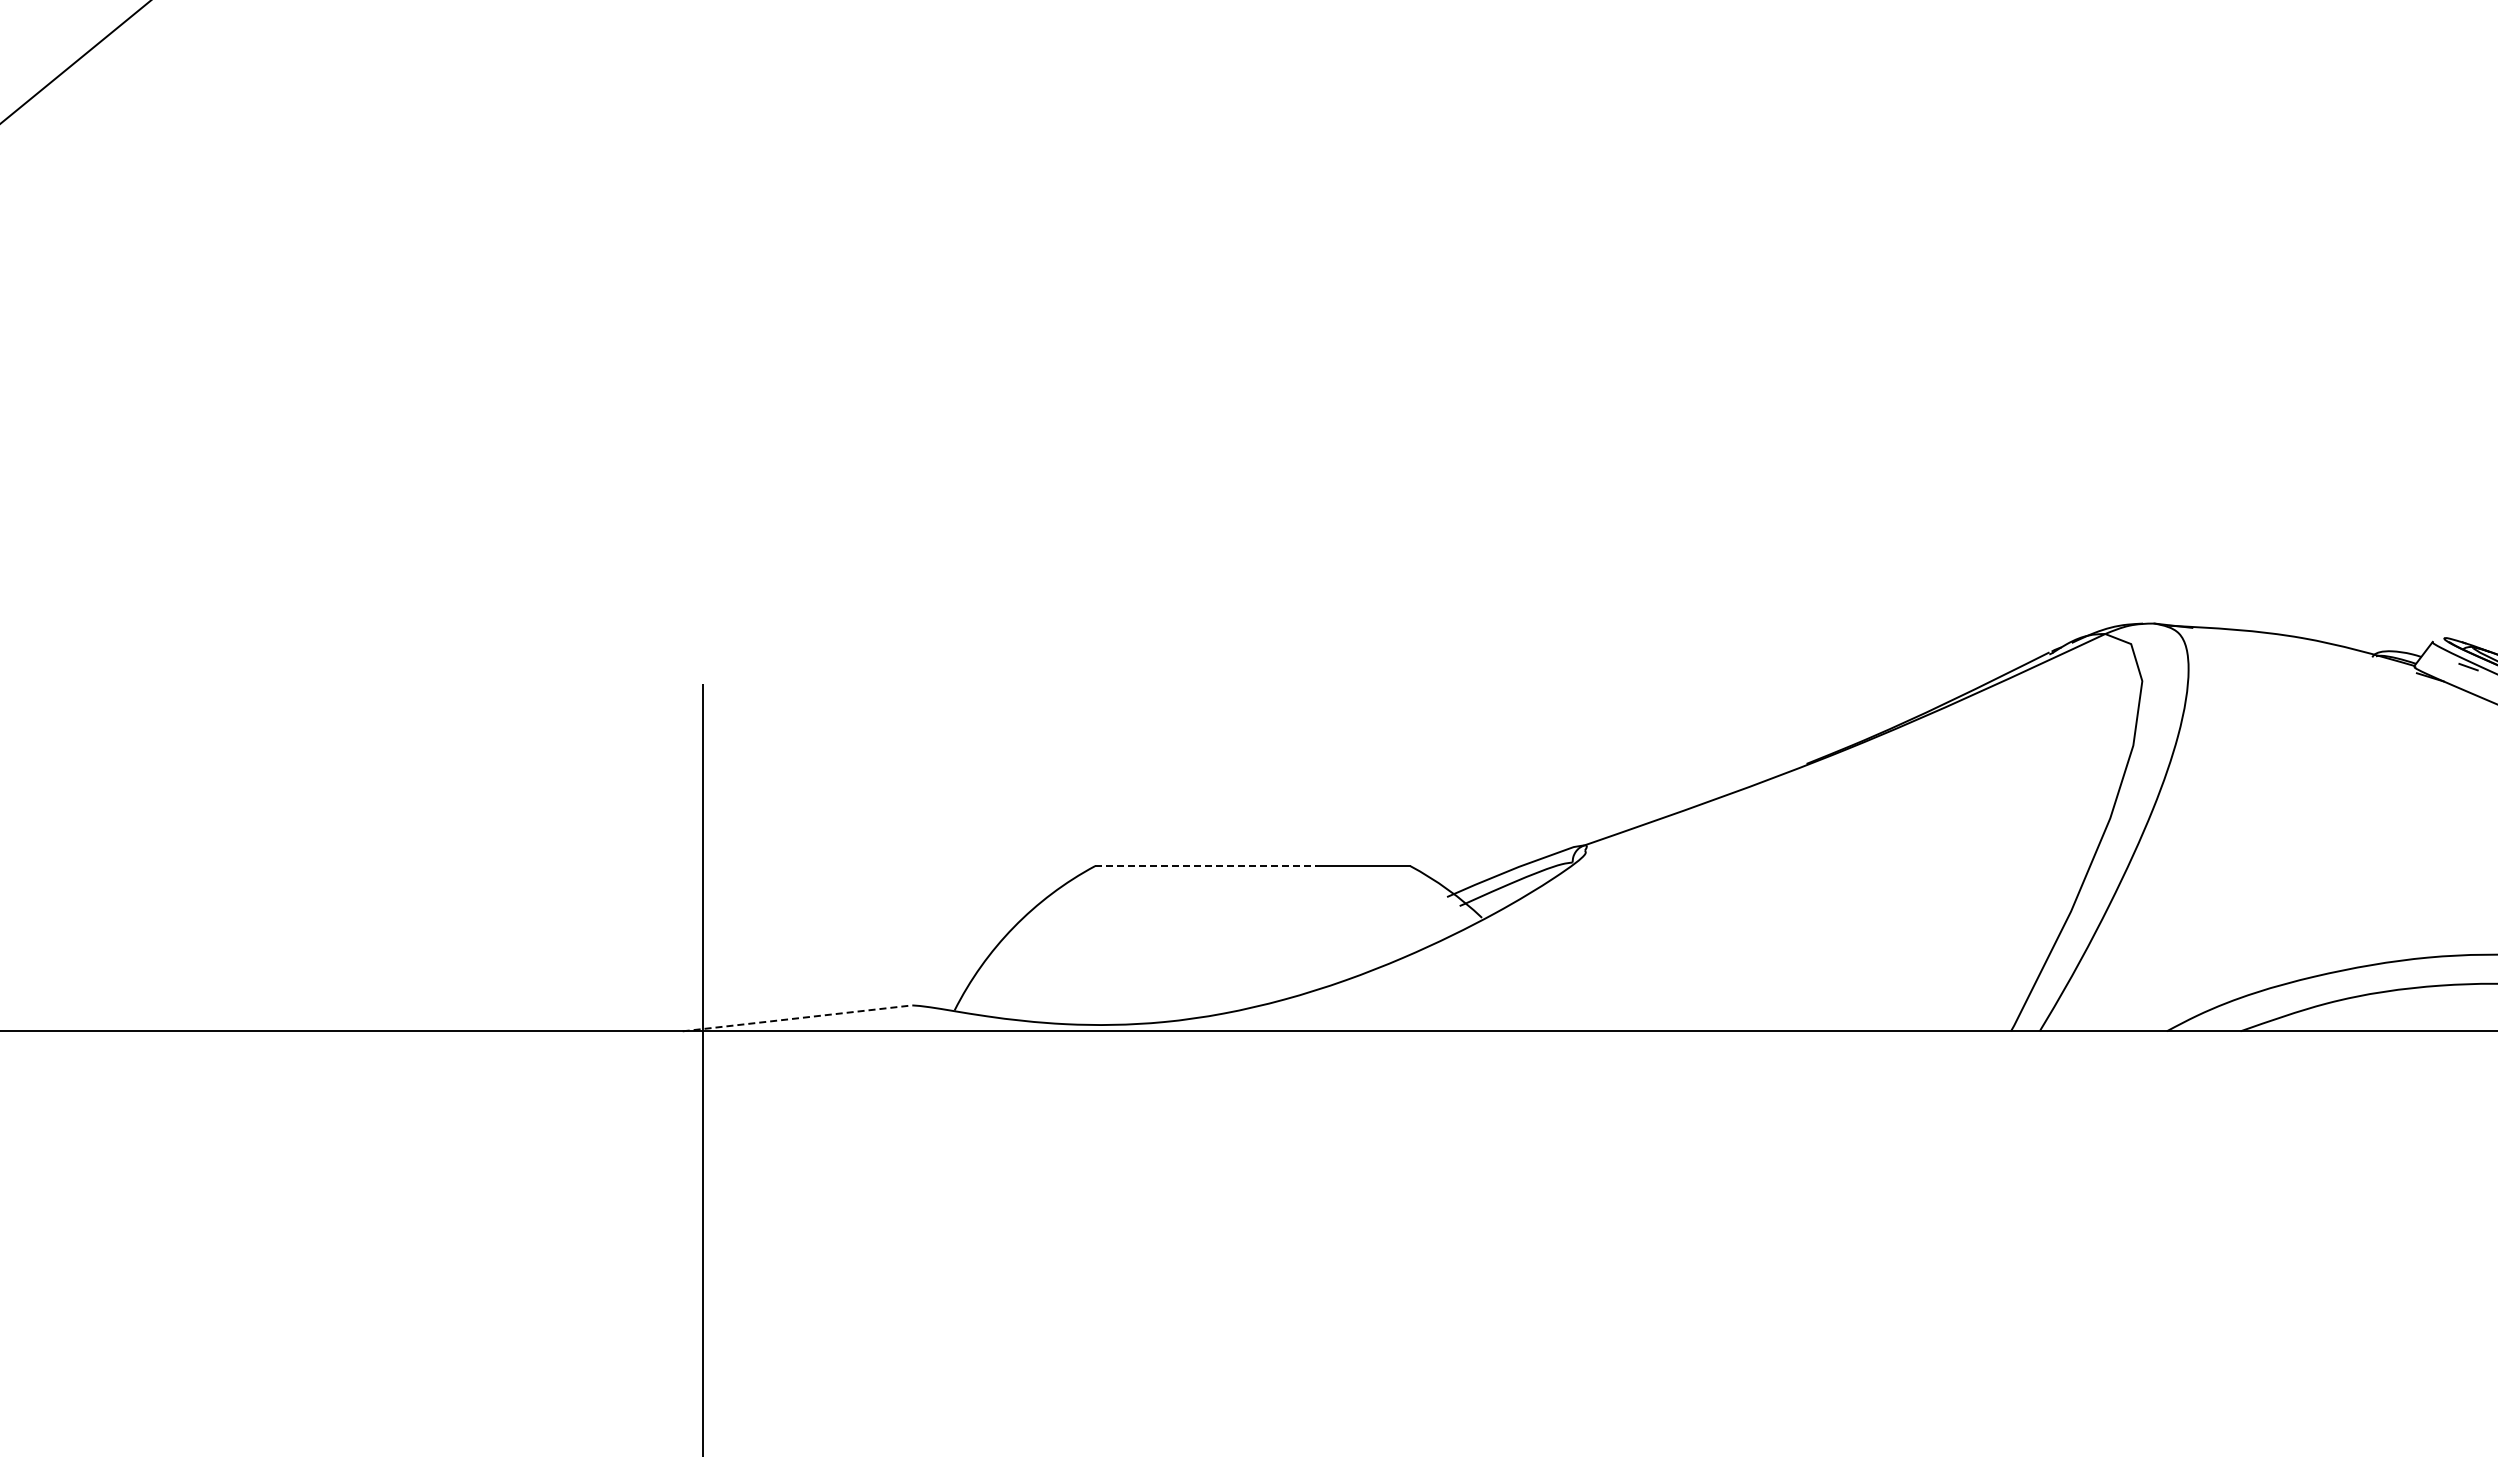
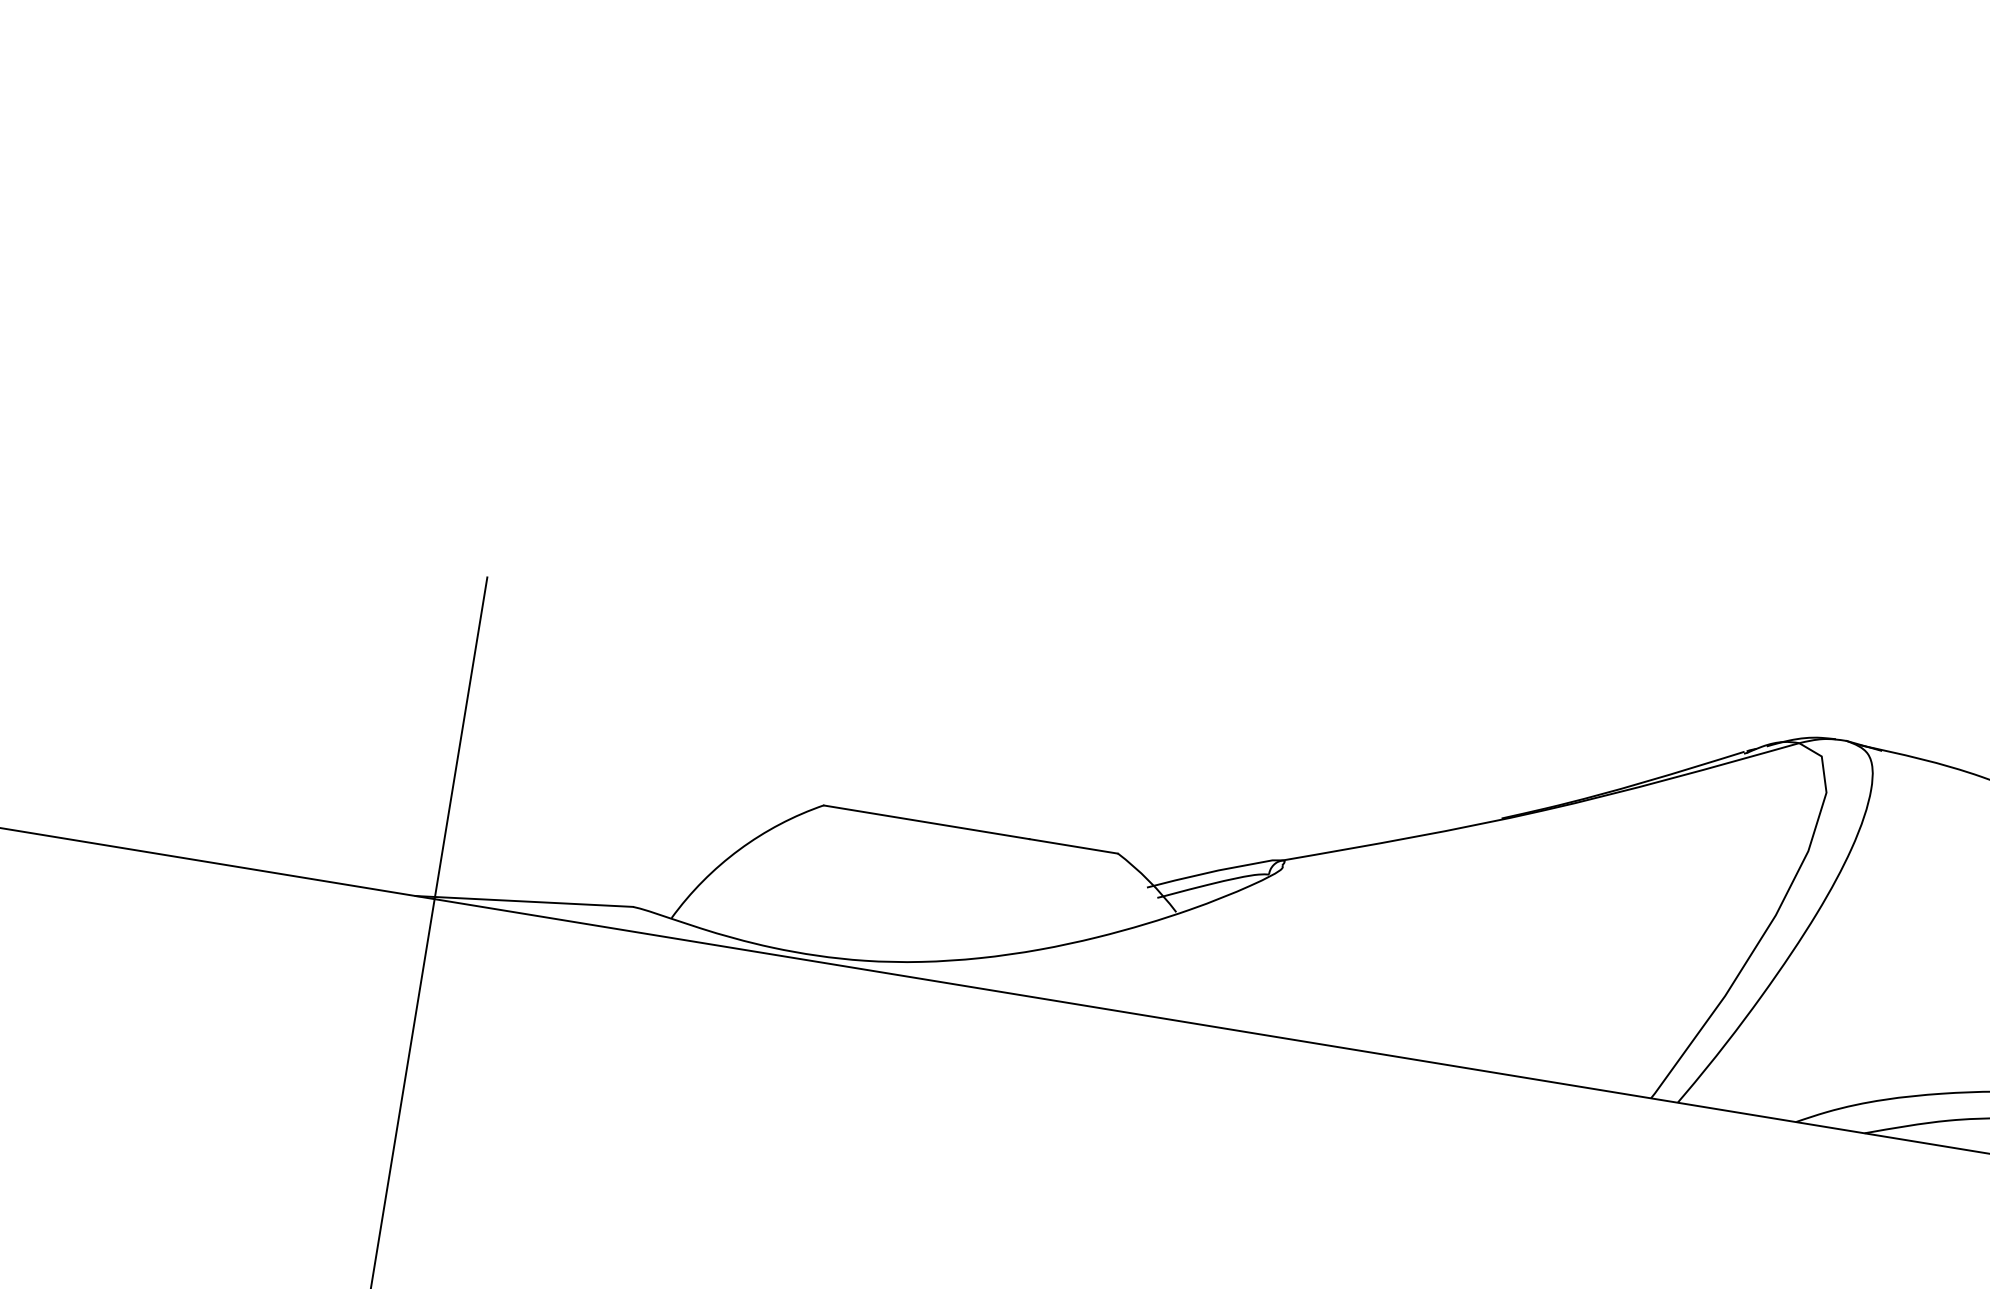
line: (1205, 866) -> (926, 822), dashed -> solid
line: (797, 1018) -> (524, 901), dashed -> solid

